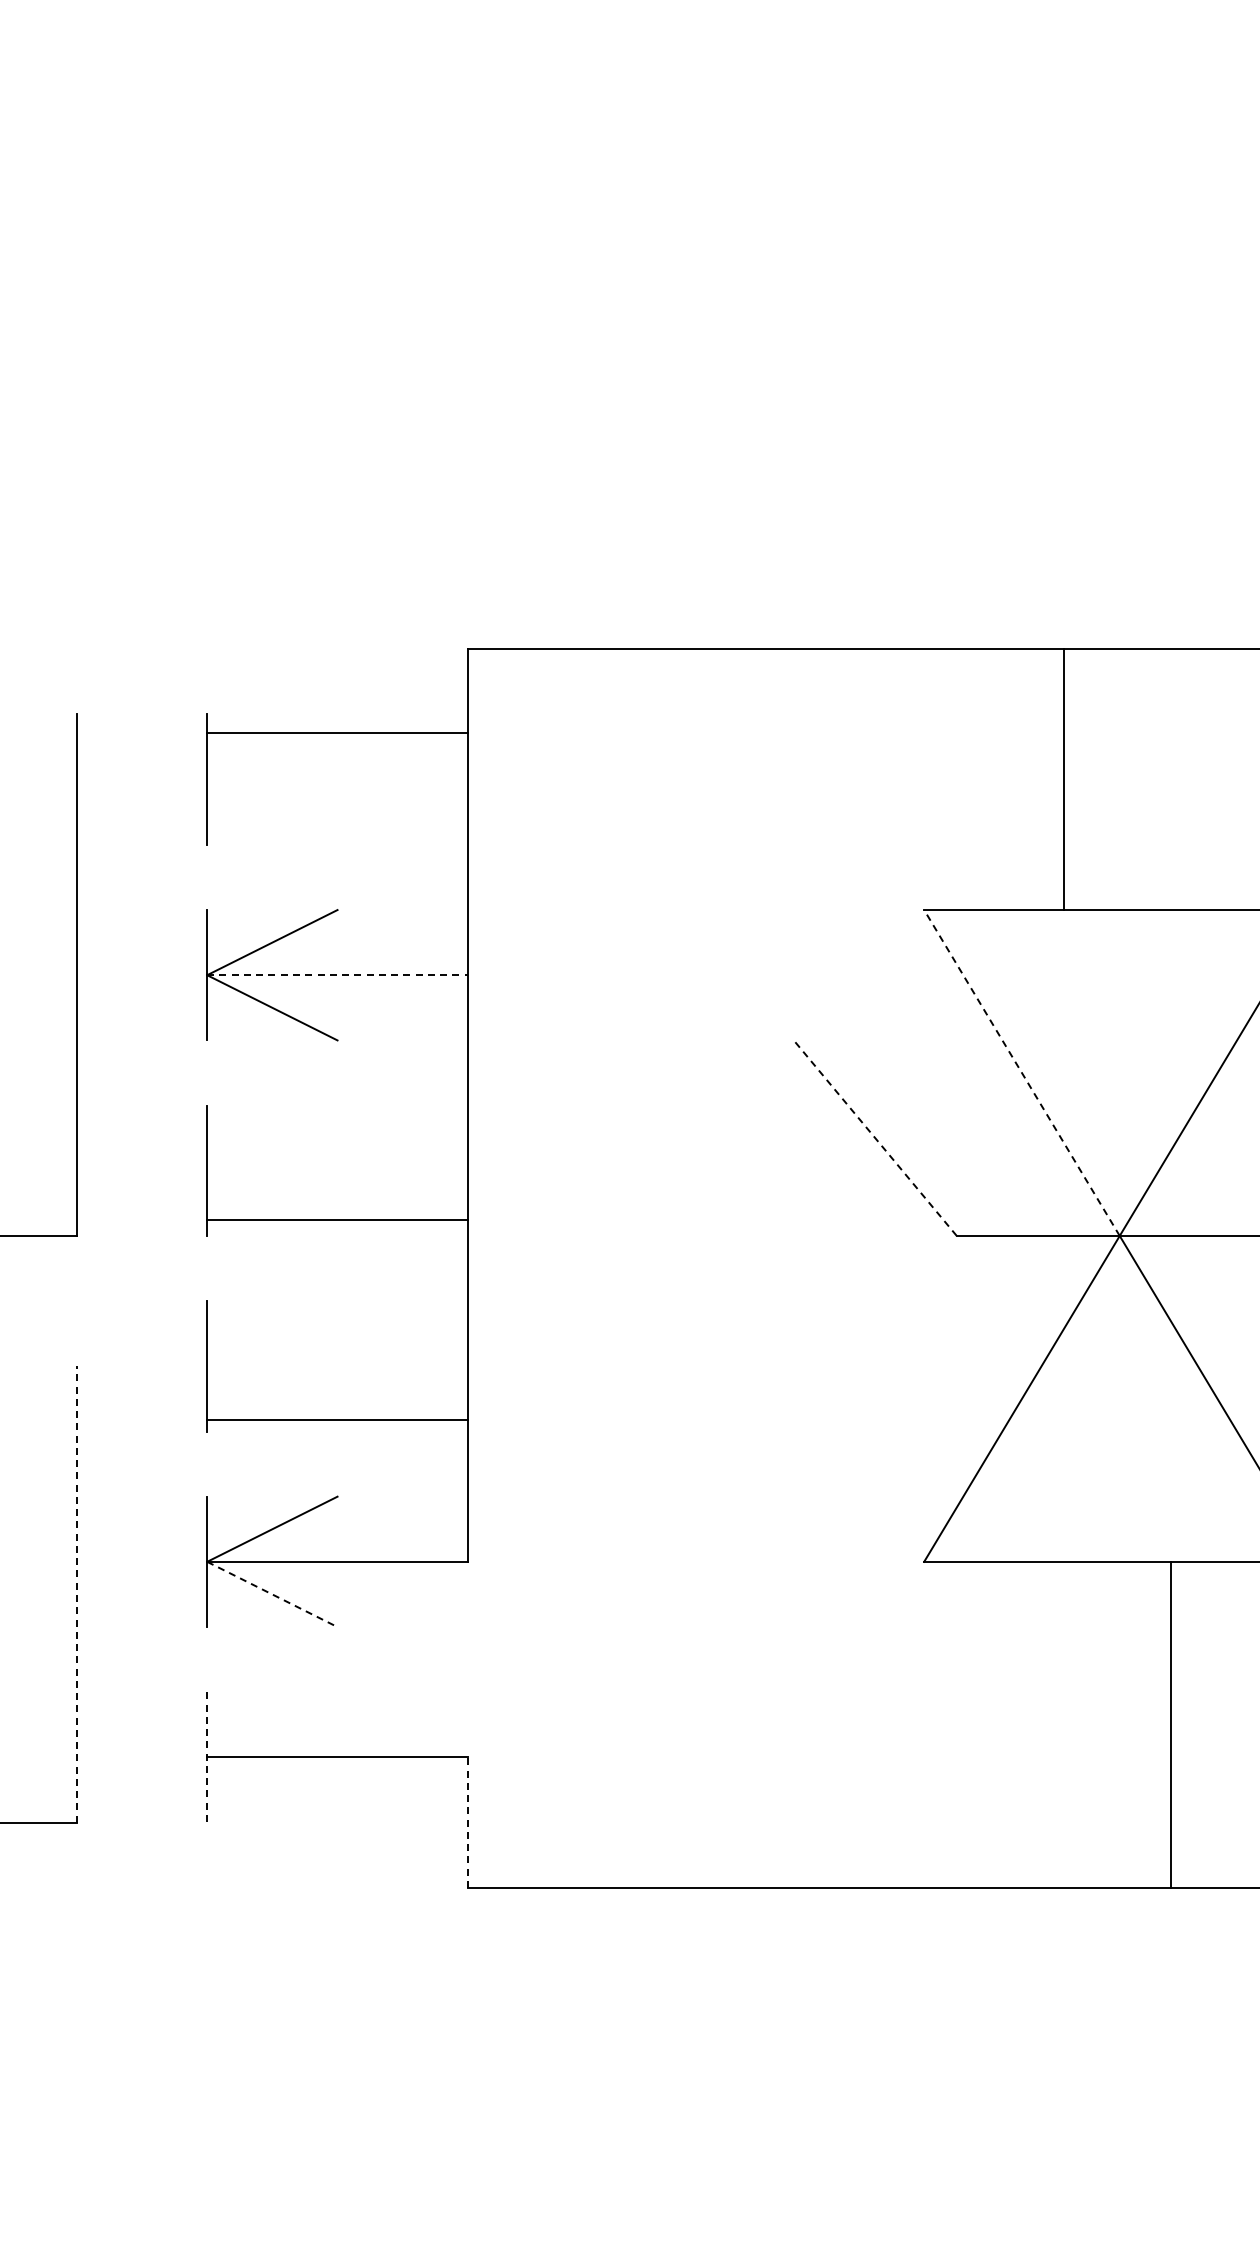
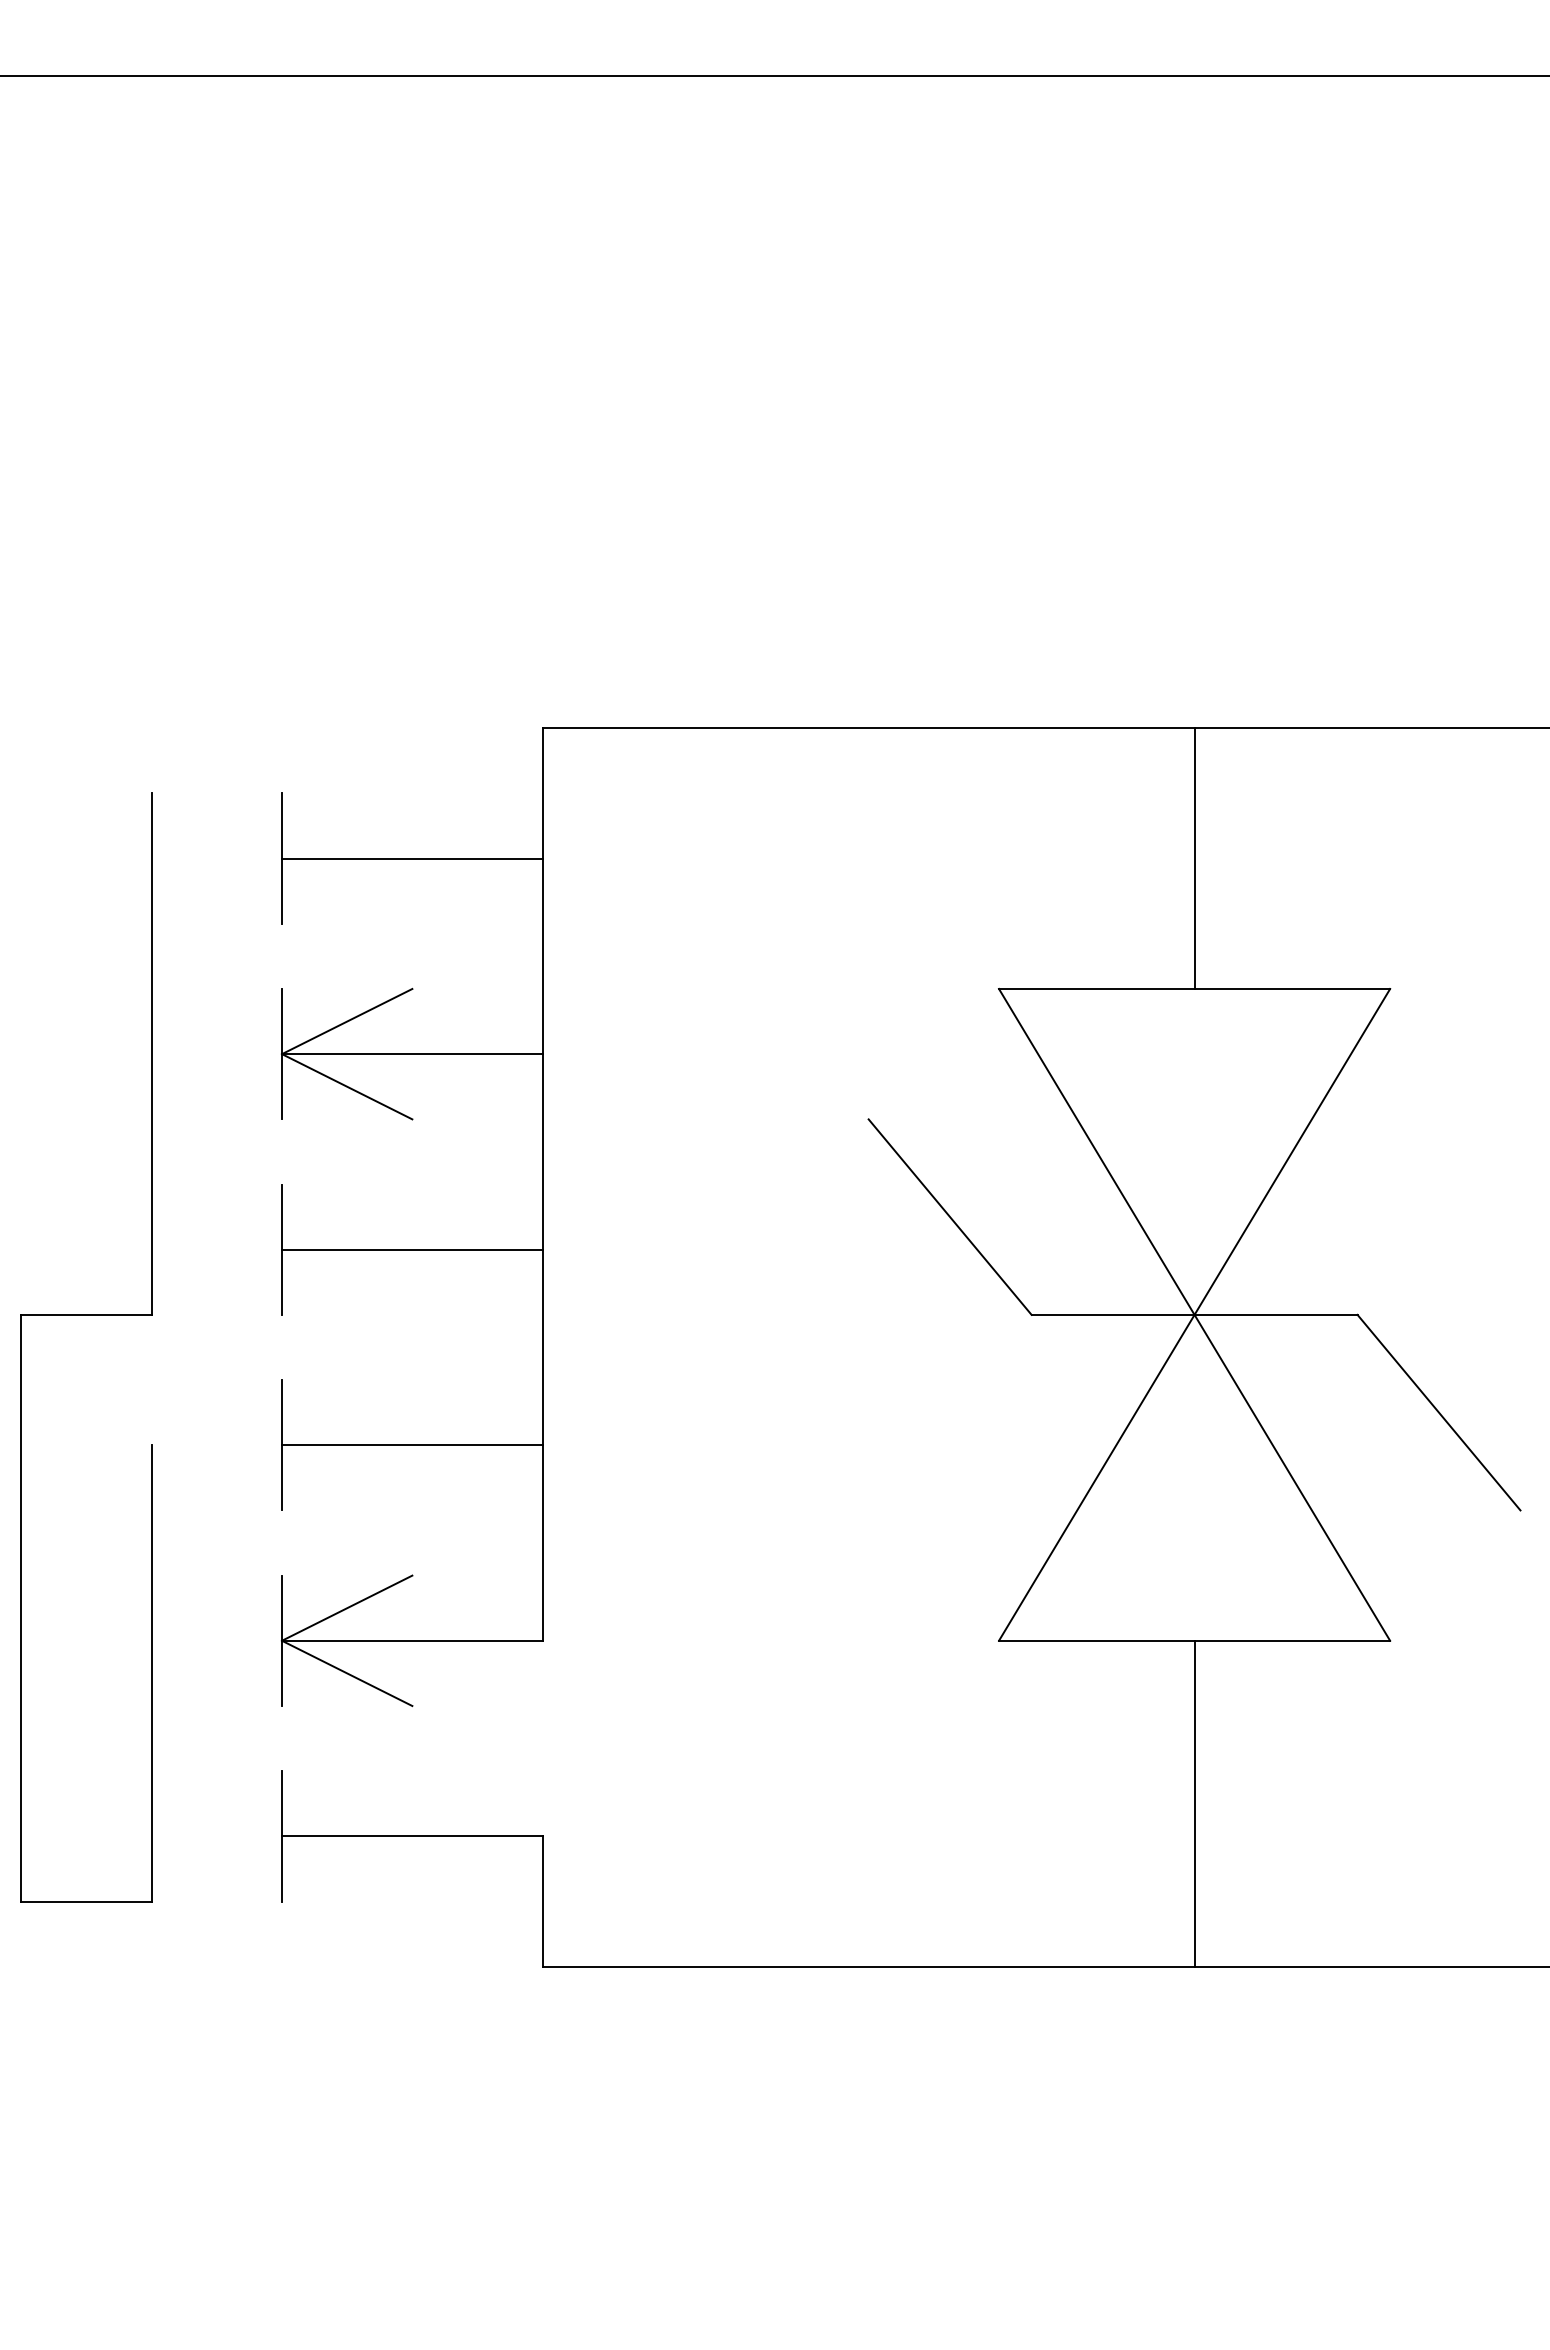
line: (337, 732) -> (412, 858), moved
line: (1063, 779) -> (1194, 858), moved
line: (337, 975) -> (412, 1054), dashed -> solid
line: (1021, 1072) -> (1096, 1151), dashed -> solid
line: (874, 1137) -> (949, 1216), dashed -> solid
line: (337, 1219) -> (412, 1249), moved
line: (337, 1420) -> (412, 1445), moved
line: (76, 1593) -> (151, 1672), dashed -> solid
line: (272, 1594) -> (347, 1673), dashed -> solid
line: (1170, 1724) -> (1194, 1803), moved
line: (207, 1757) -> (282, 1836), dashed -> solid
line: (467, 1822) -> (542, 1901), dashed -> solid

